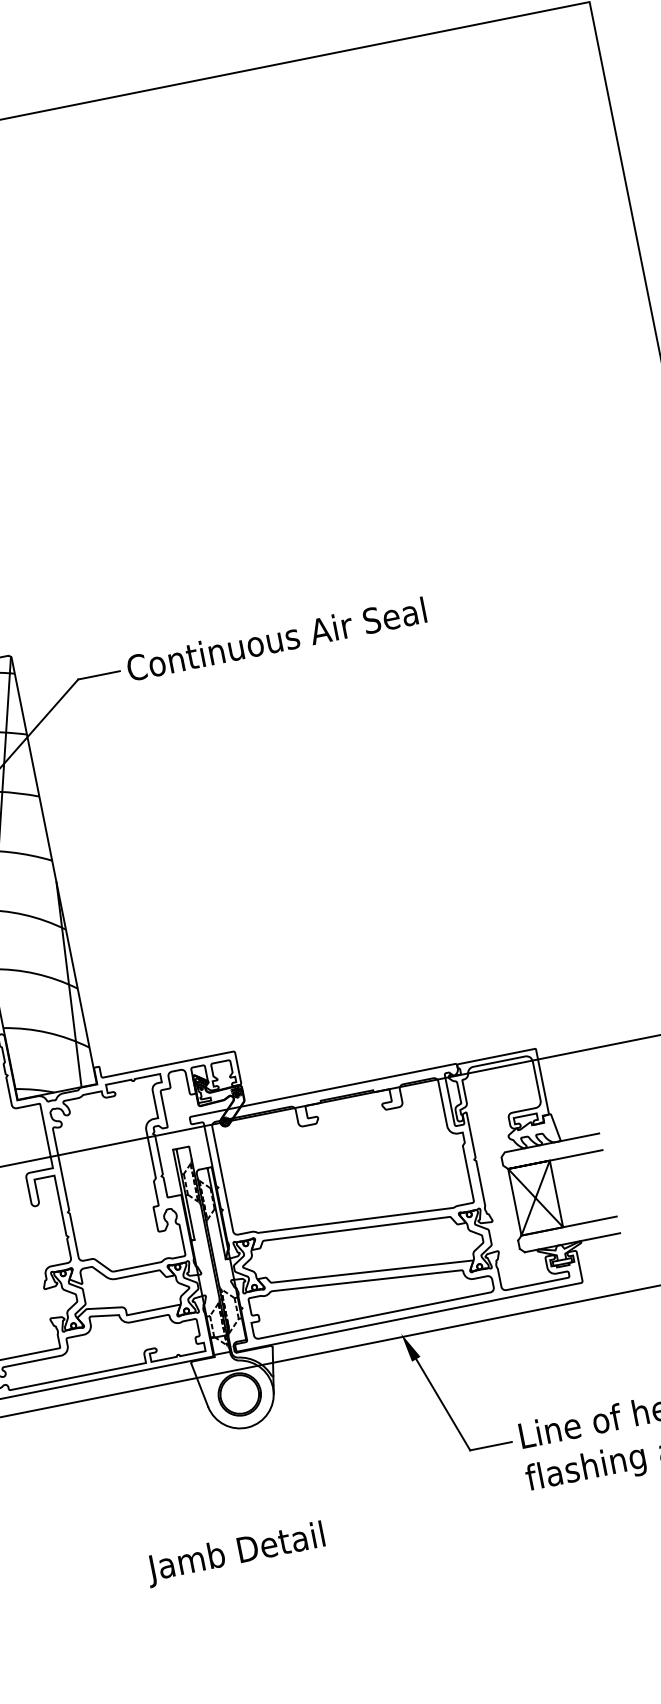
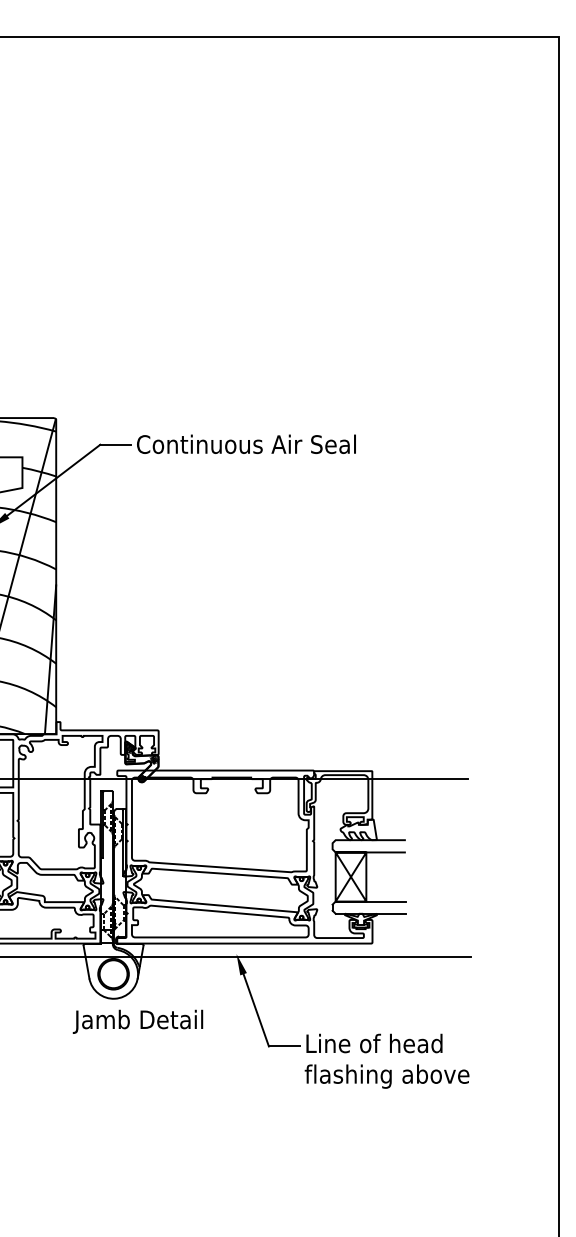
text: (234, 1553) -> (137, 1021), moved

